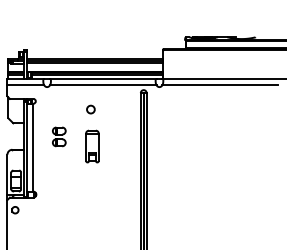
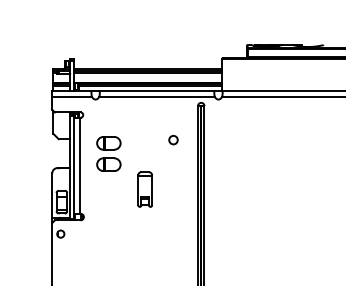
circle: (90, 109) -> (173, 140), moved
part: (58, 136) -> (108, 153), size x1.67
part: (91, 146) -> (144, 189), moved

